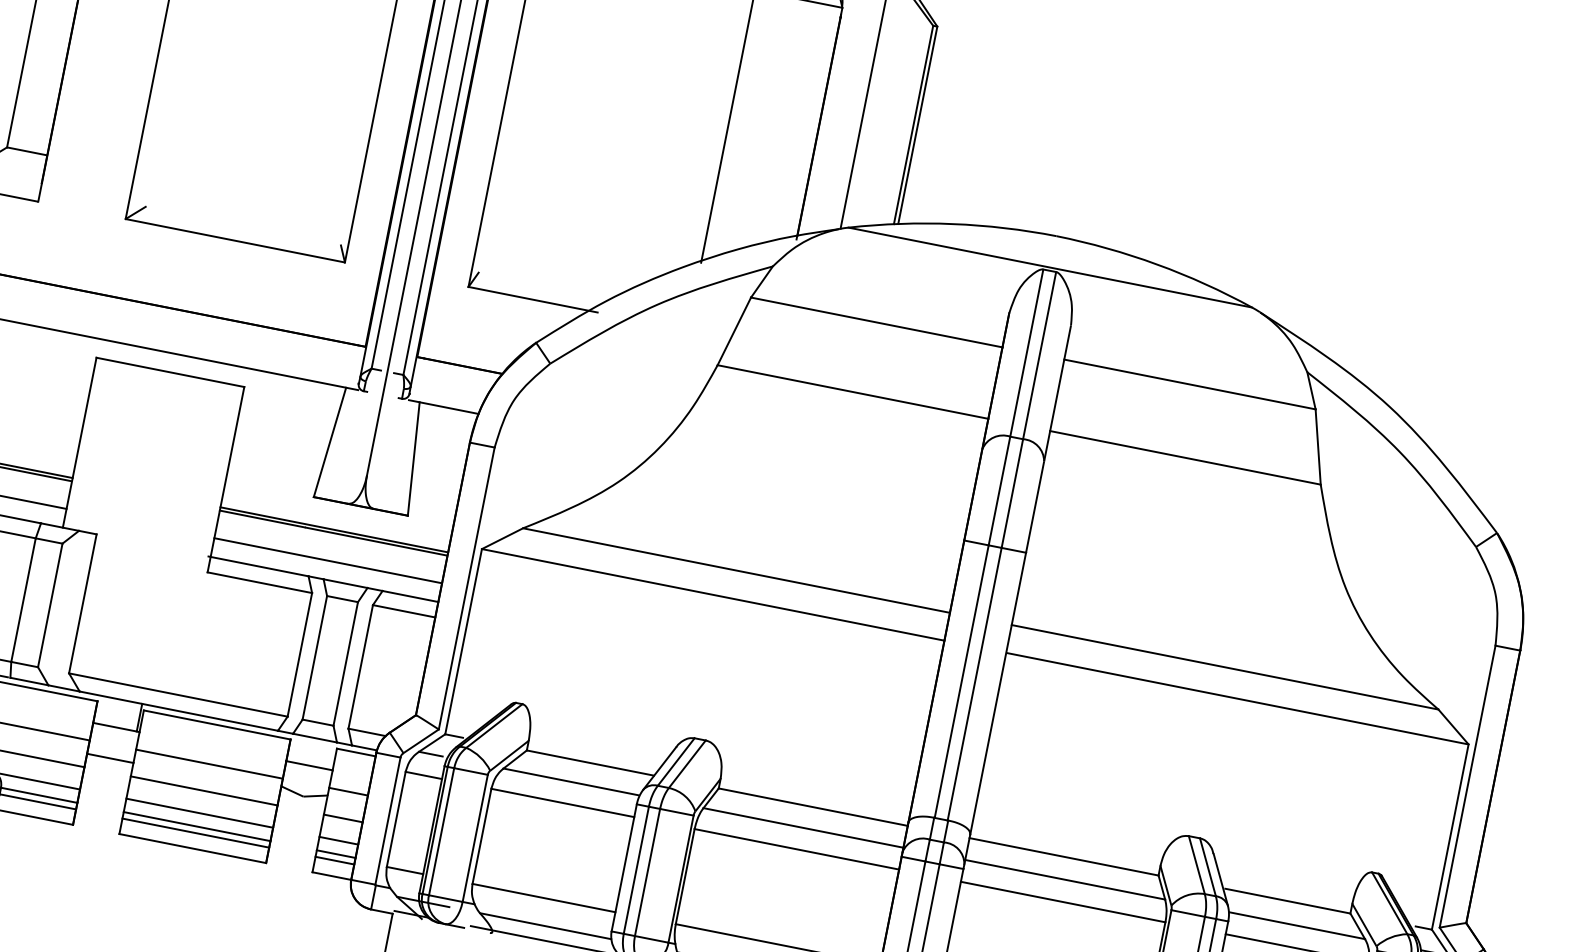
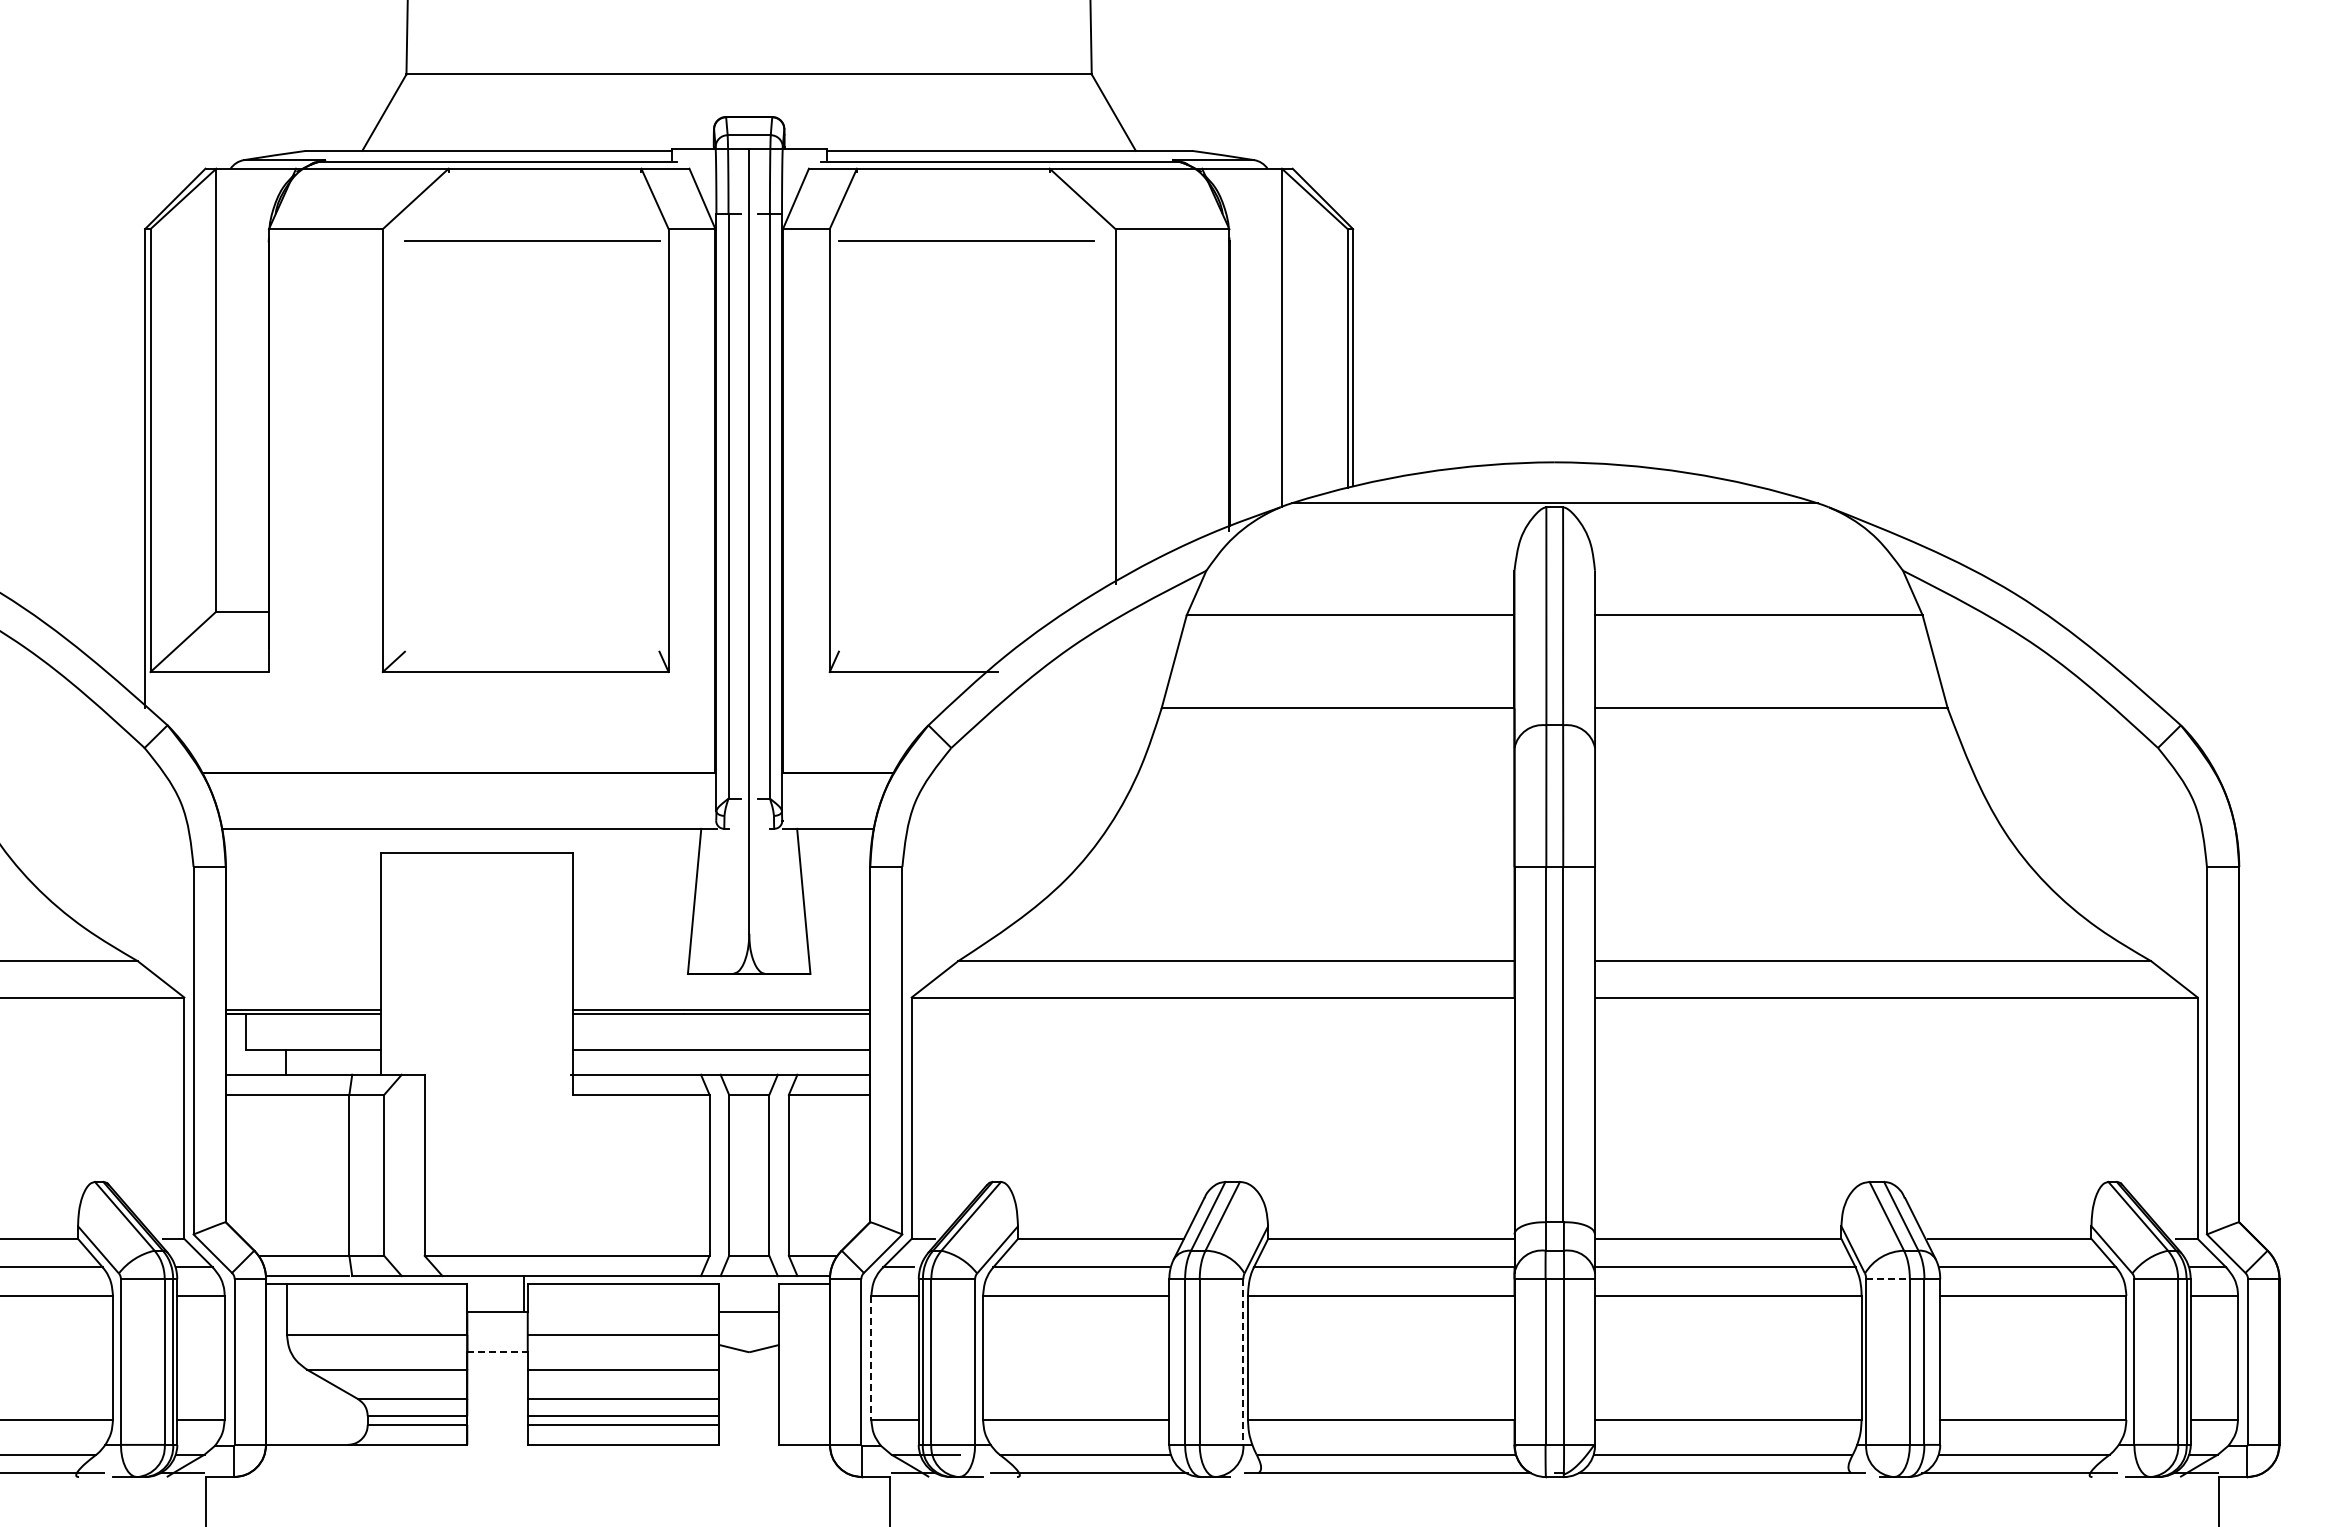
line: (111, 758) -> (498, 1352), solid -> dashed
line: (348, 791) -> (804, 1334), removed
line: (343, 818) -> (804, 1369), removed
line: (396, 819) -> (871, 1357), solid -> dashed
line: (338, 840) -> (804, 1398), removed
line: (336, 854) -> (804, 1416), removed
line: (334, 860) -> (804, 1424), removed
line: (681, 879) -> (1243, 1362), solid -> dashed
line: (1188, 913) -> (1888, 1279), solid -> dashed

